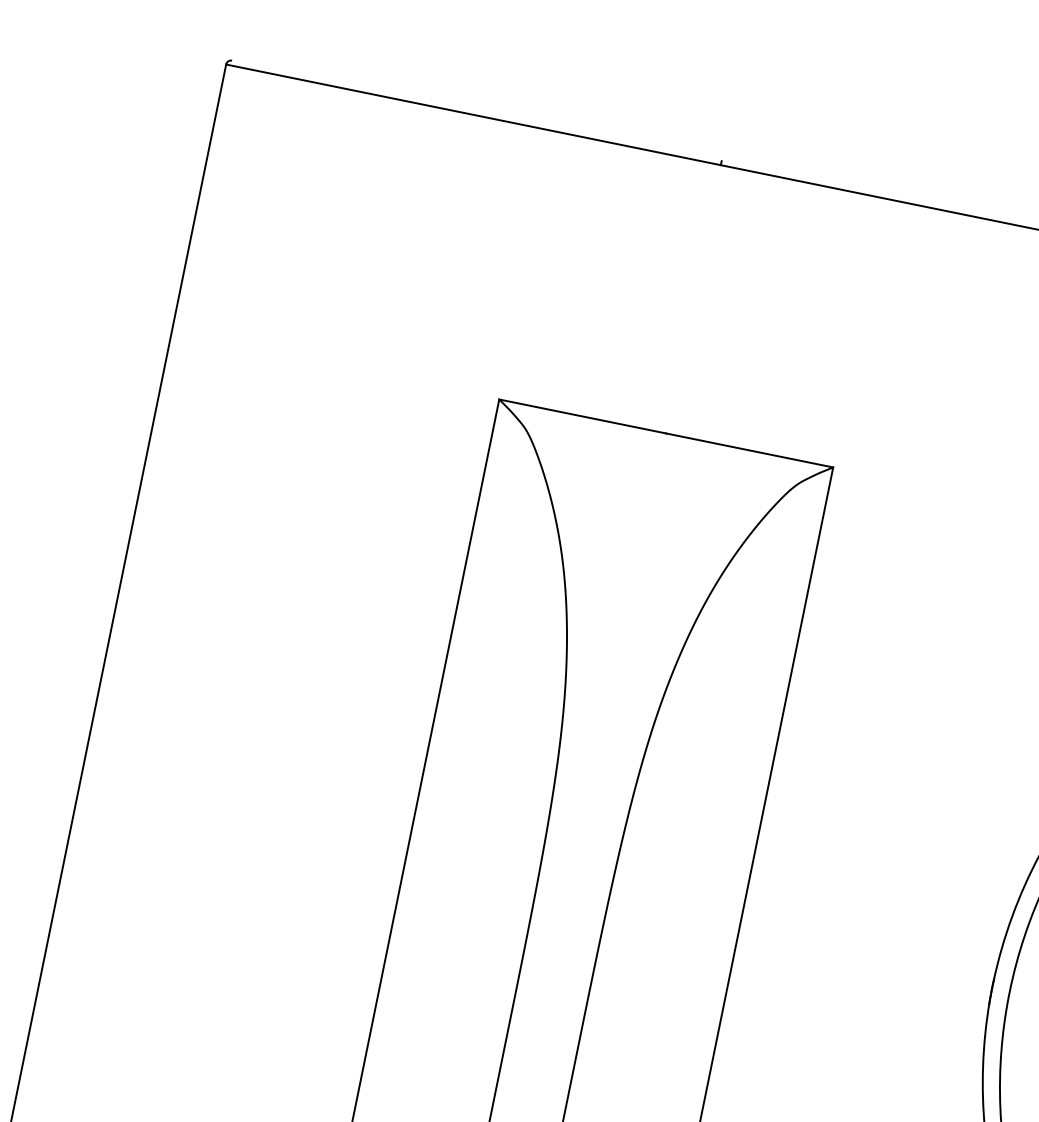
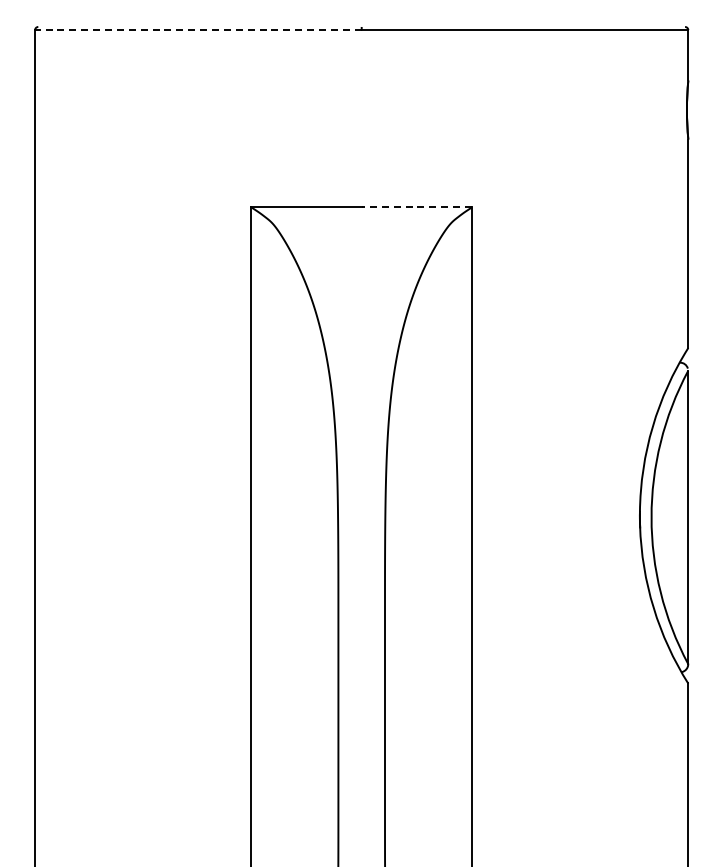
line: (472, 114) -> (197, 30), solid -> dashed
line: (749, 450) -> (416, 207), solid -> dashed

